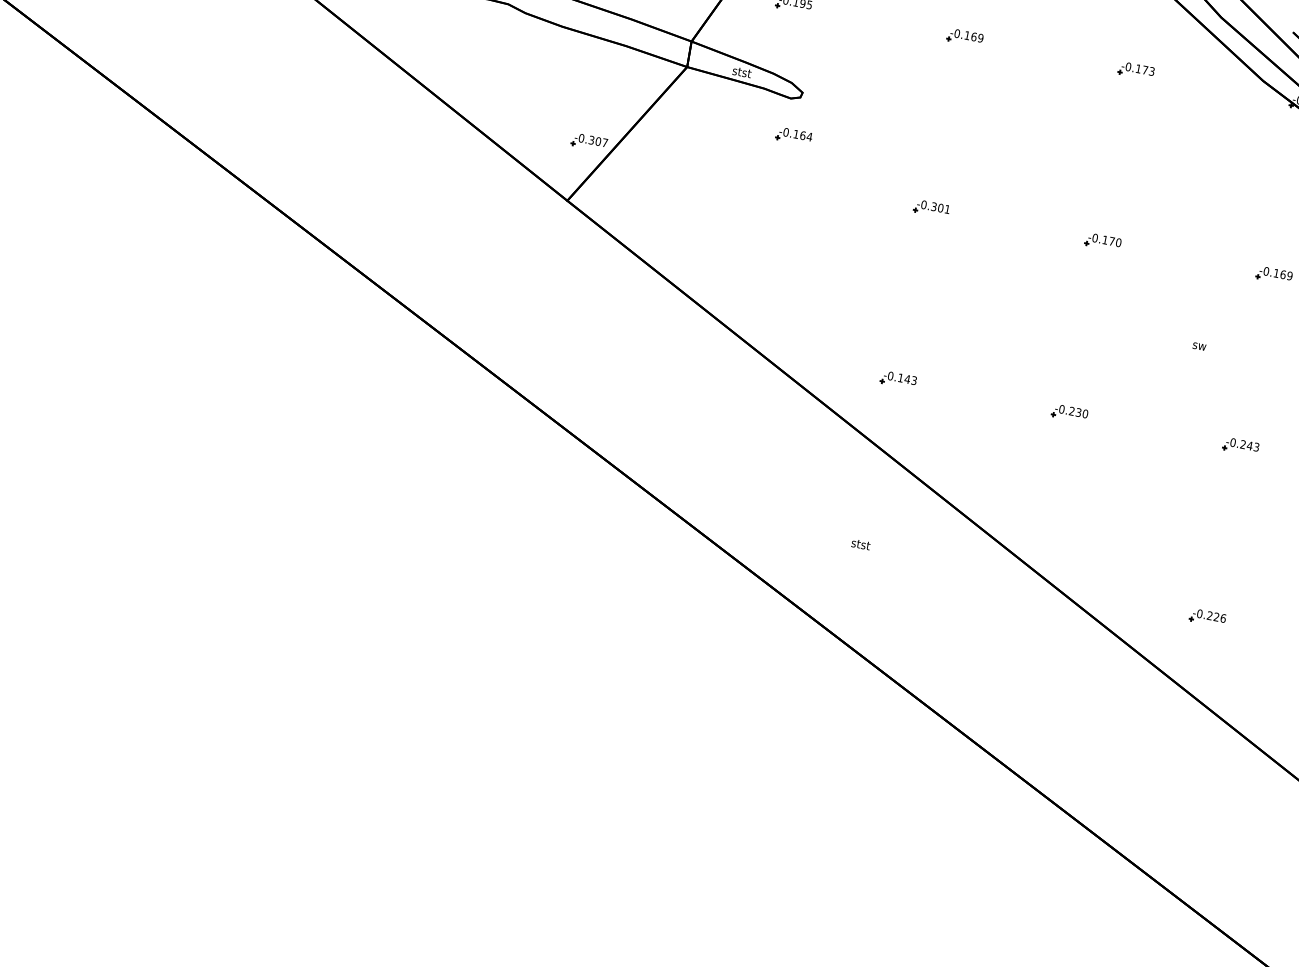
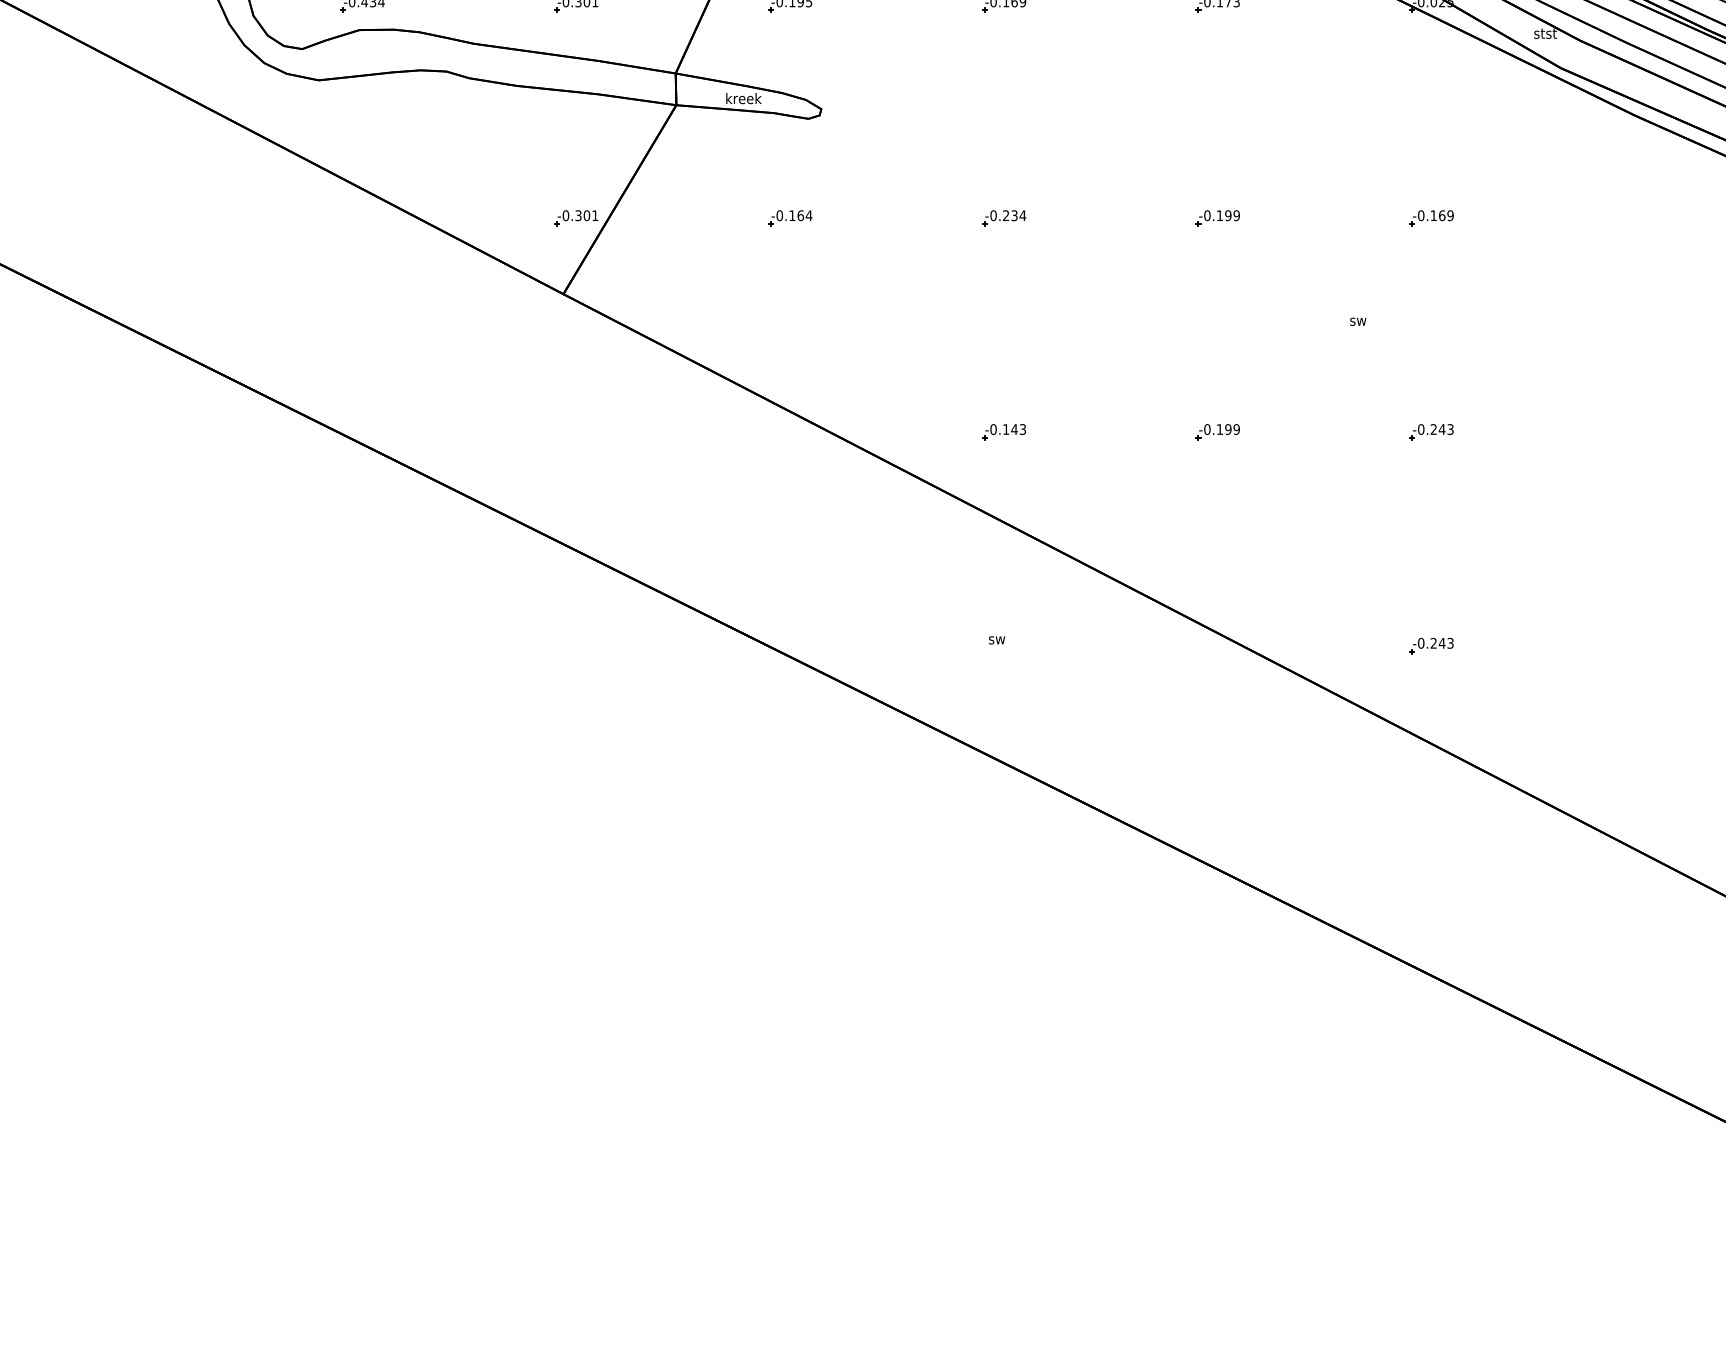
text: (741, 72) -> (743, 98), stst -> kreek
part: (794, 136) -> (790, 218), moved
text: (605, 142) -> (595, 215), -0.307 -> -0.301
text: (940, 207) -> (1014, 215), -0.301 -> -0.234
text: (1115, 241) -> (1232, 215), -0.170 -> -0.199
text: (1078, 412) -> (1227, 429), -0.230 -> -0.199
text: (860, 544) -> (996, 639), stst -> sw
text: (1219, 616) -> (1445, 642), -0.226 -> -0.243

